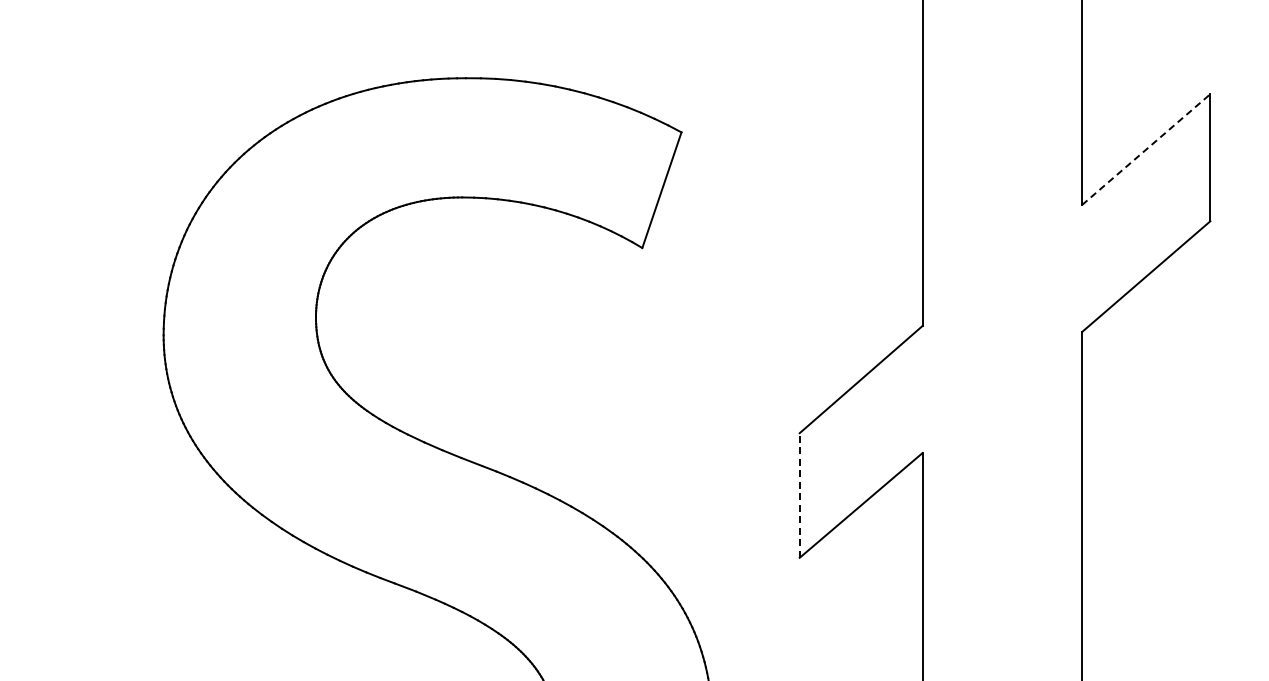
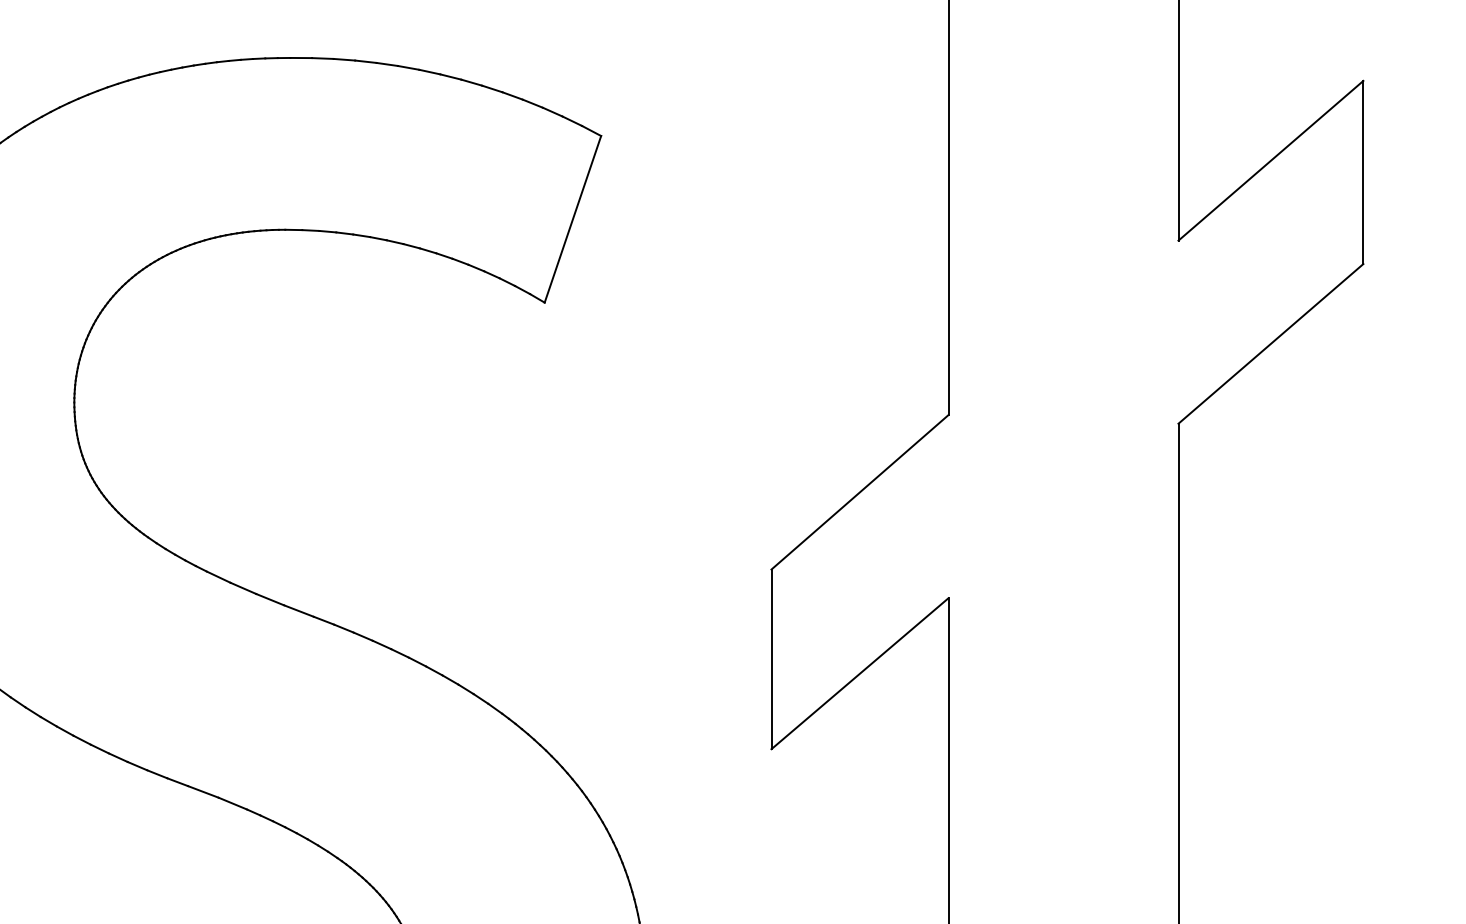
line: (1146, 149) -> (1271, 160), dashed -> solid
line: (799, 495) -> (771, 659), dashed -> solid

